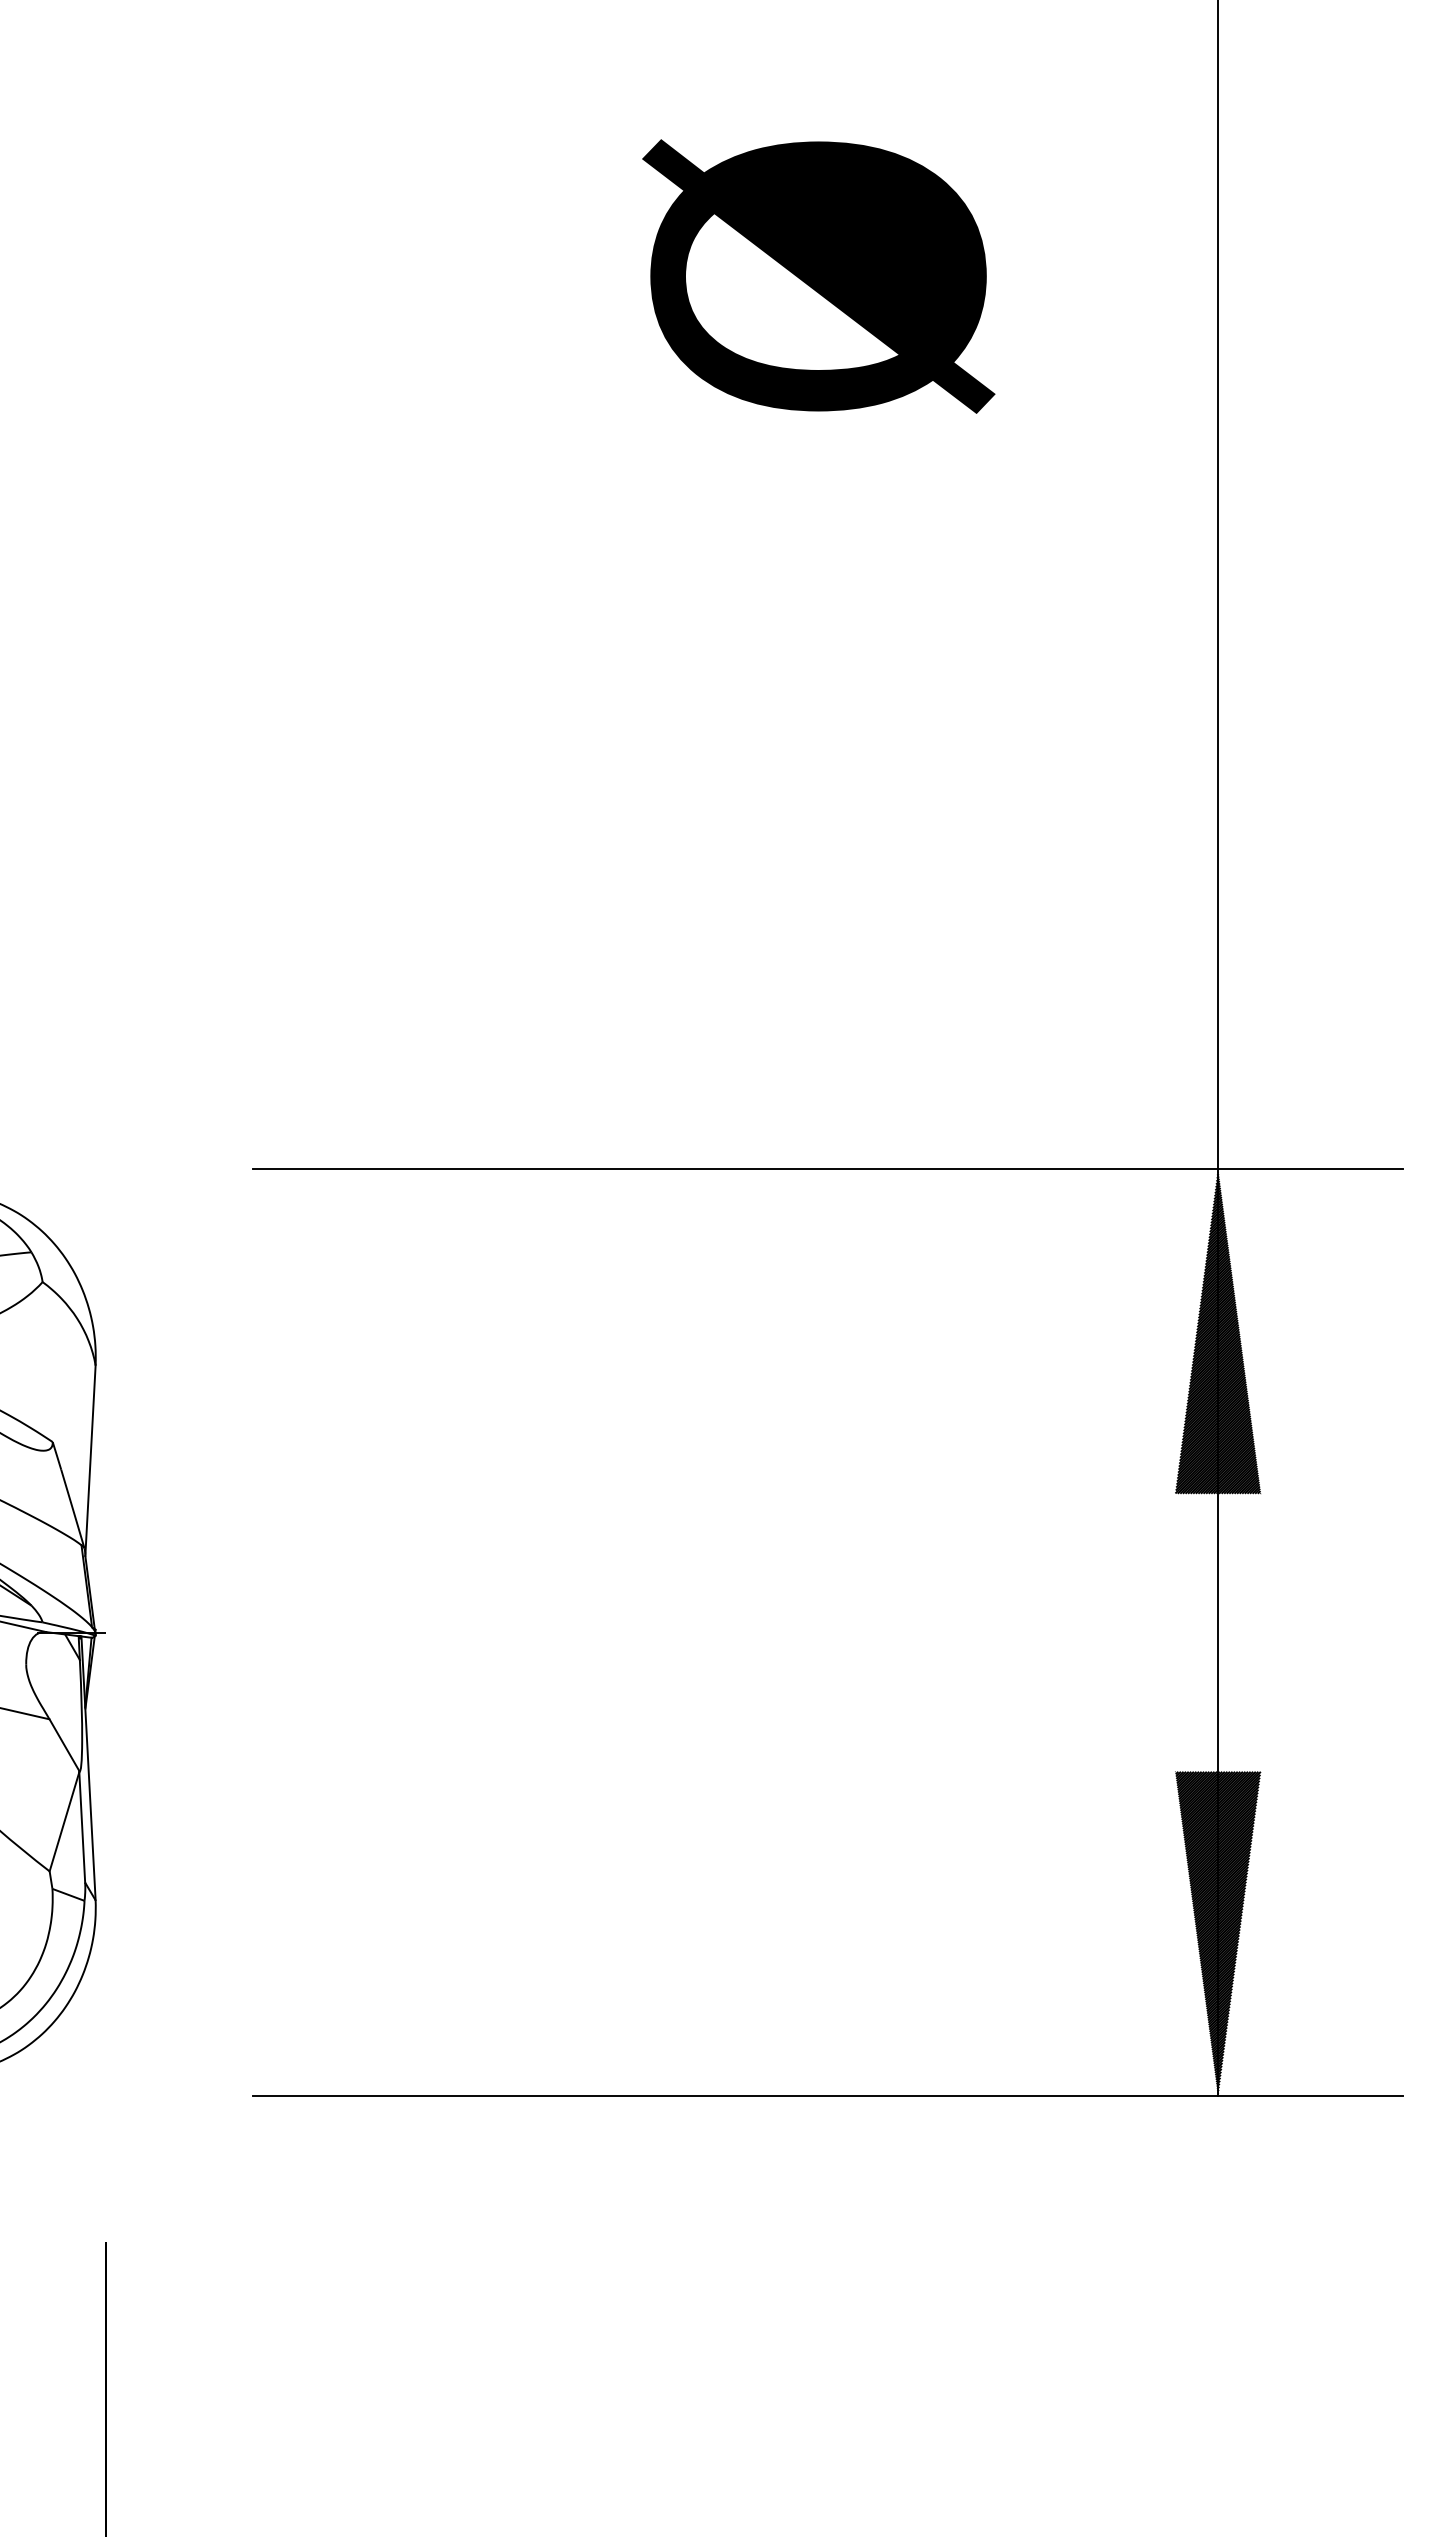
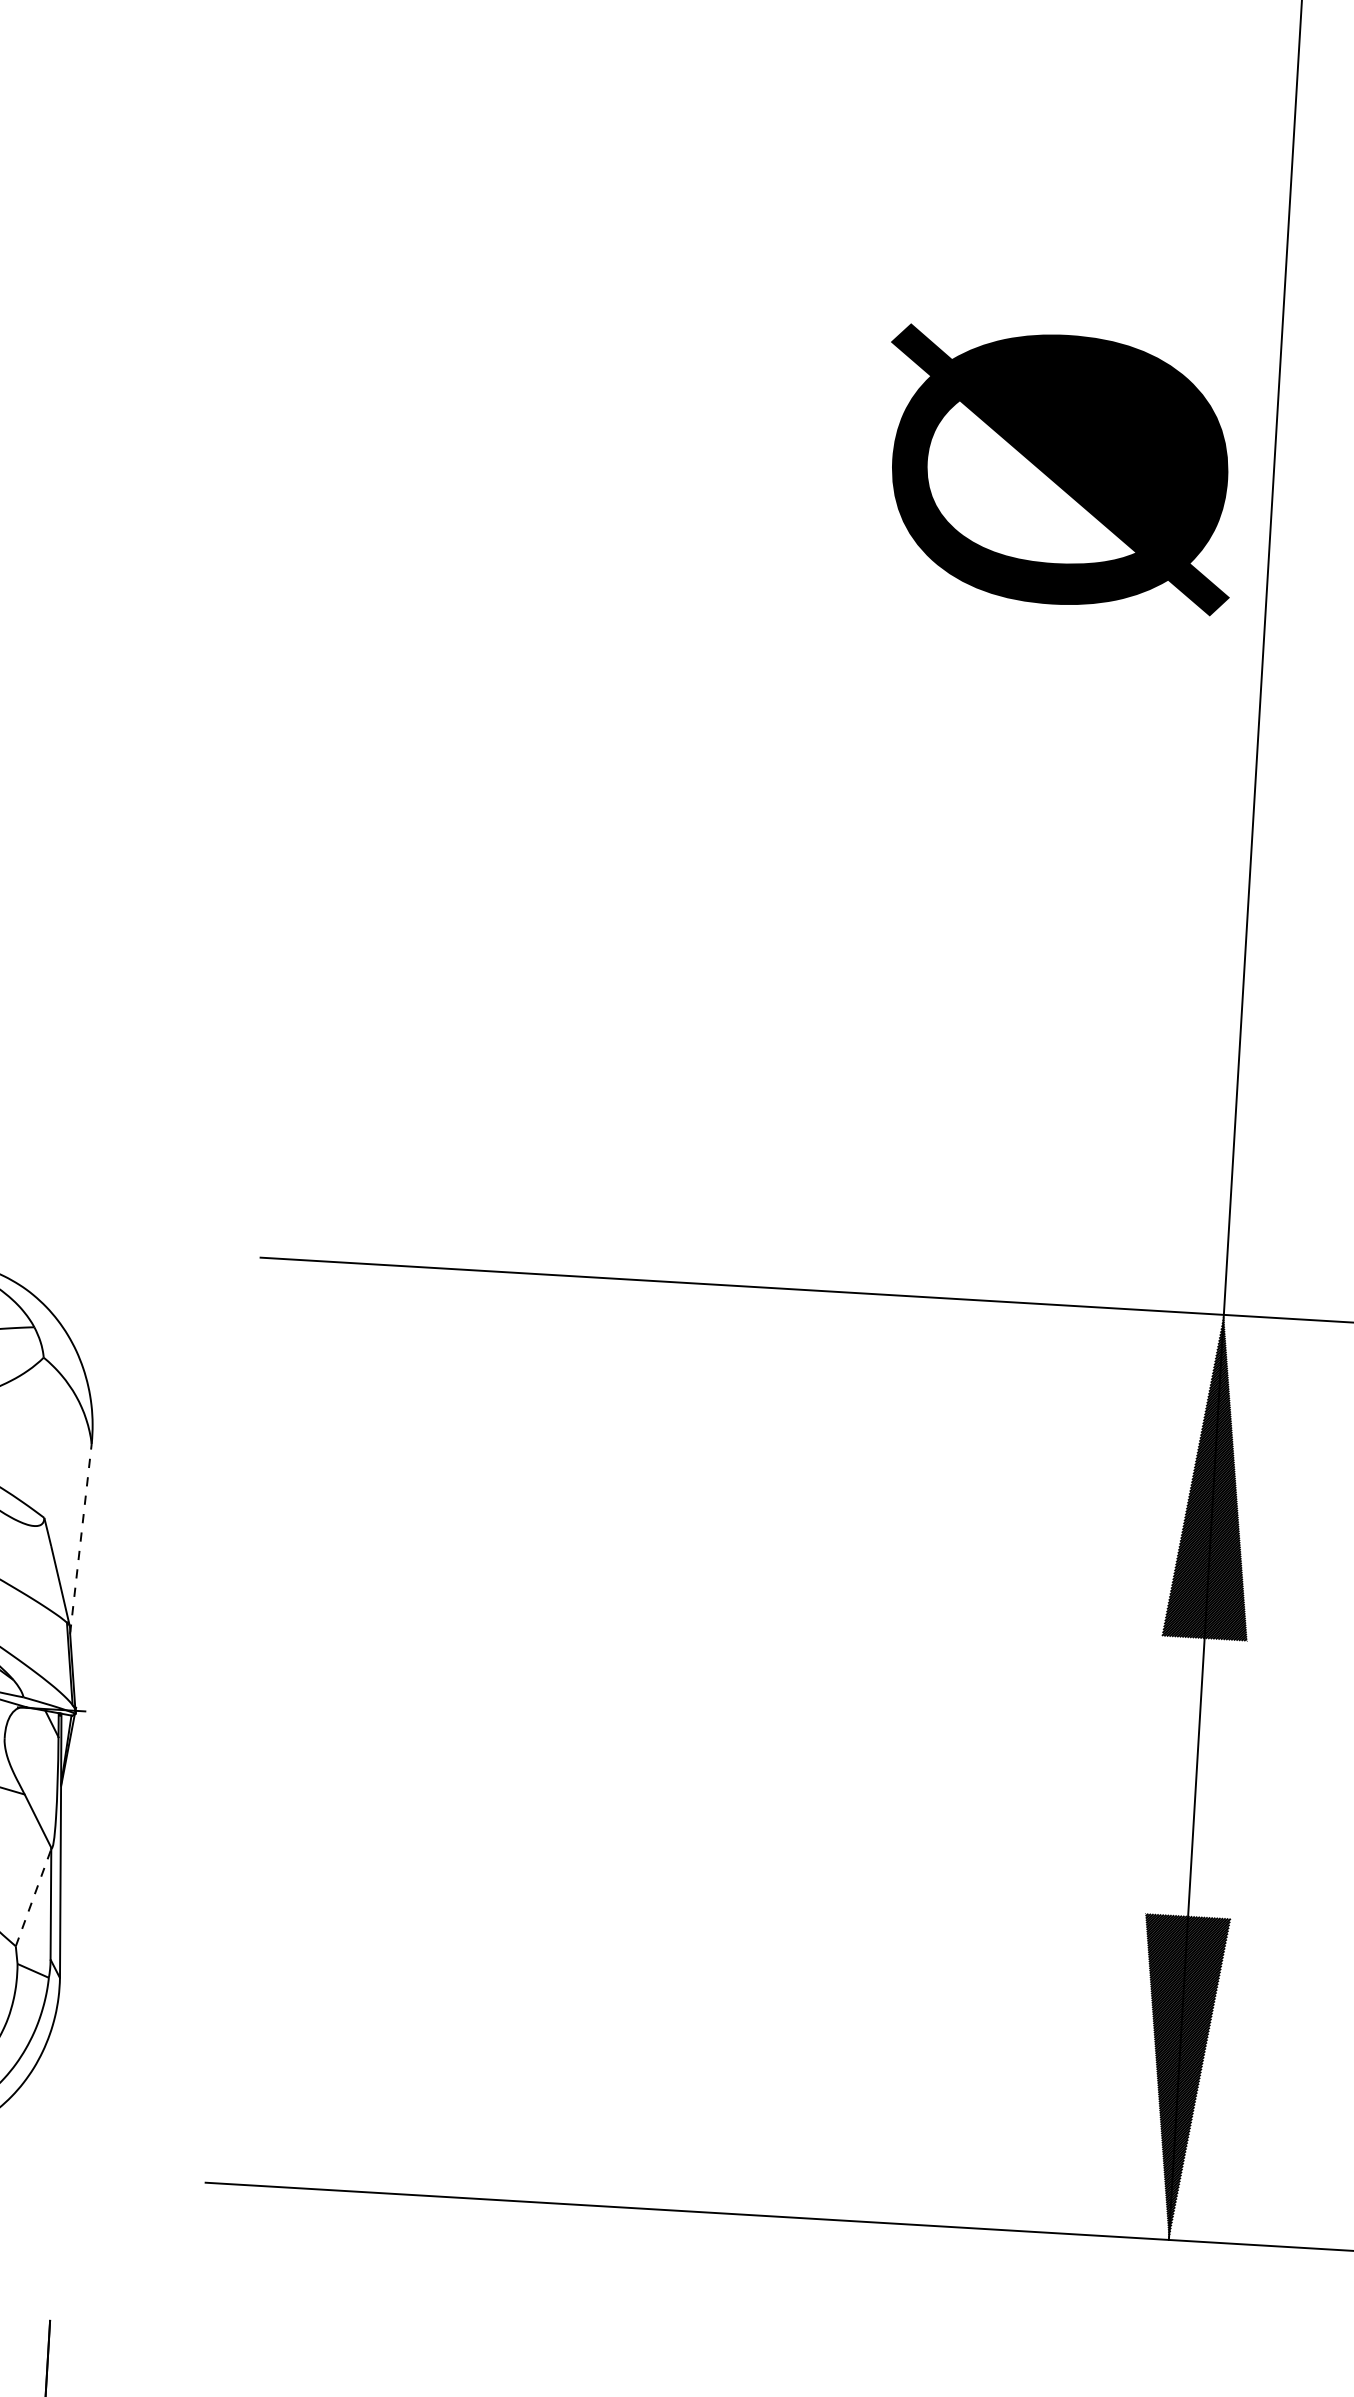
text: (818, 276) -> (1060, 469), moved
line: (90, 1460) -> (80, 1538), solid -> dashed
line: (64, 1821) -> (33, 1897), solid -> dashed

